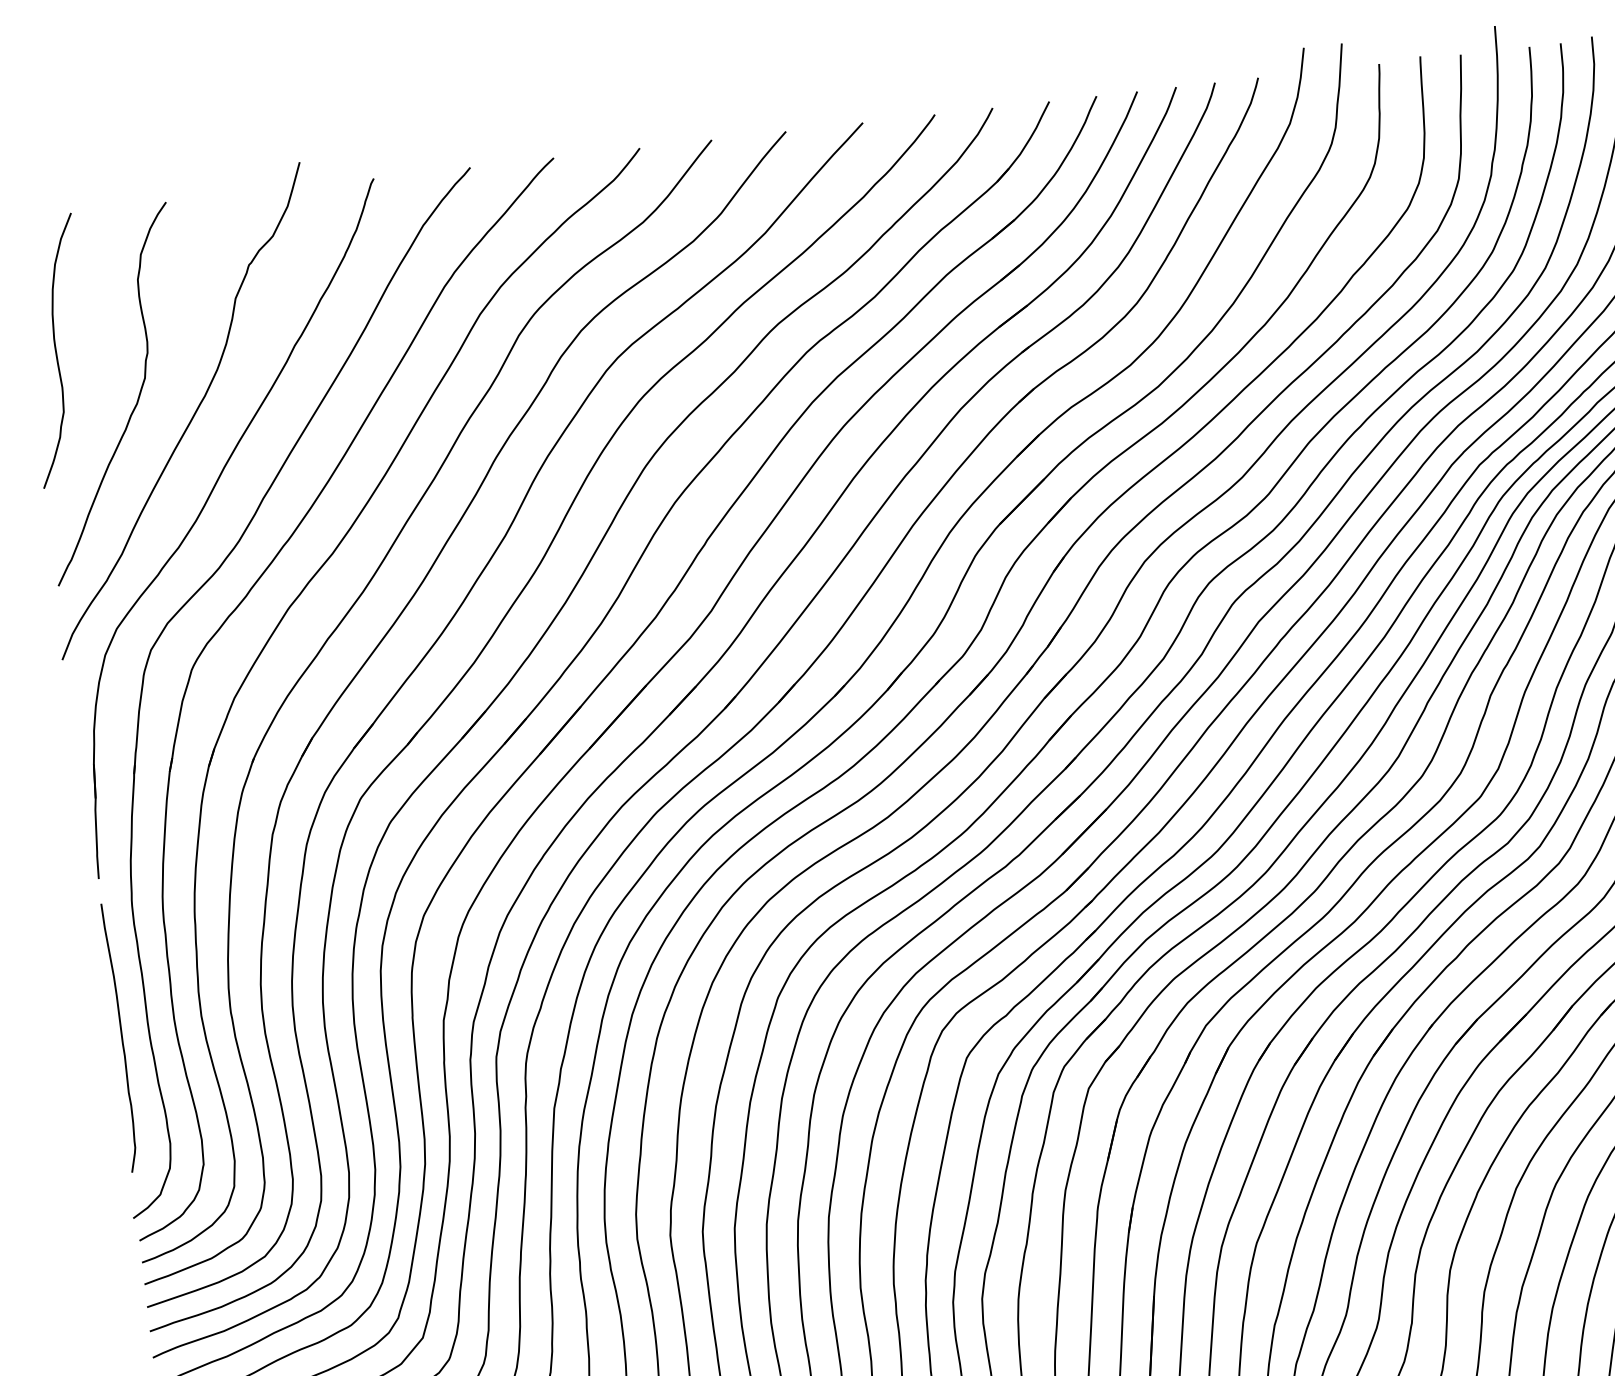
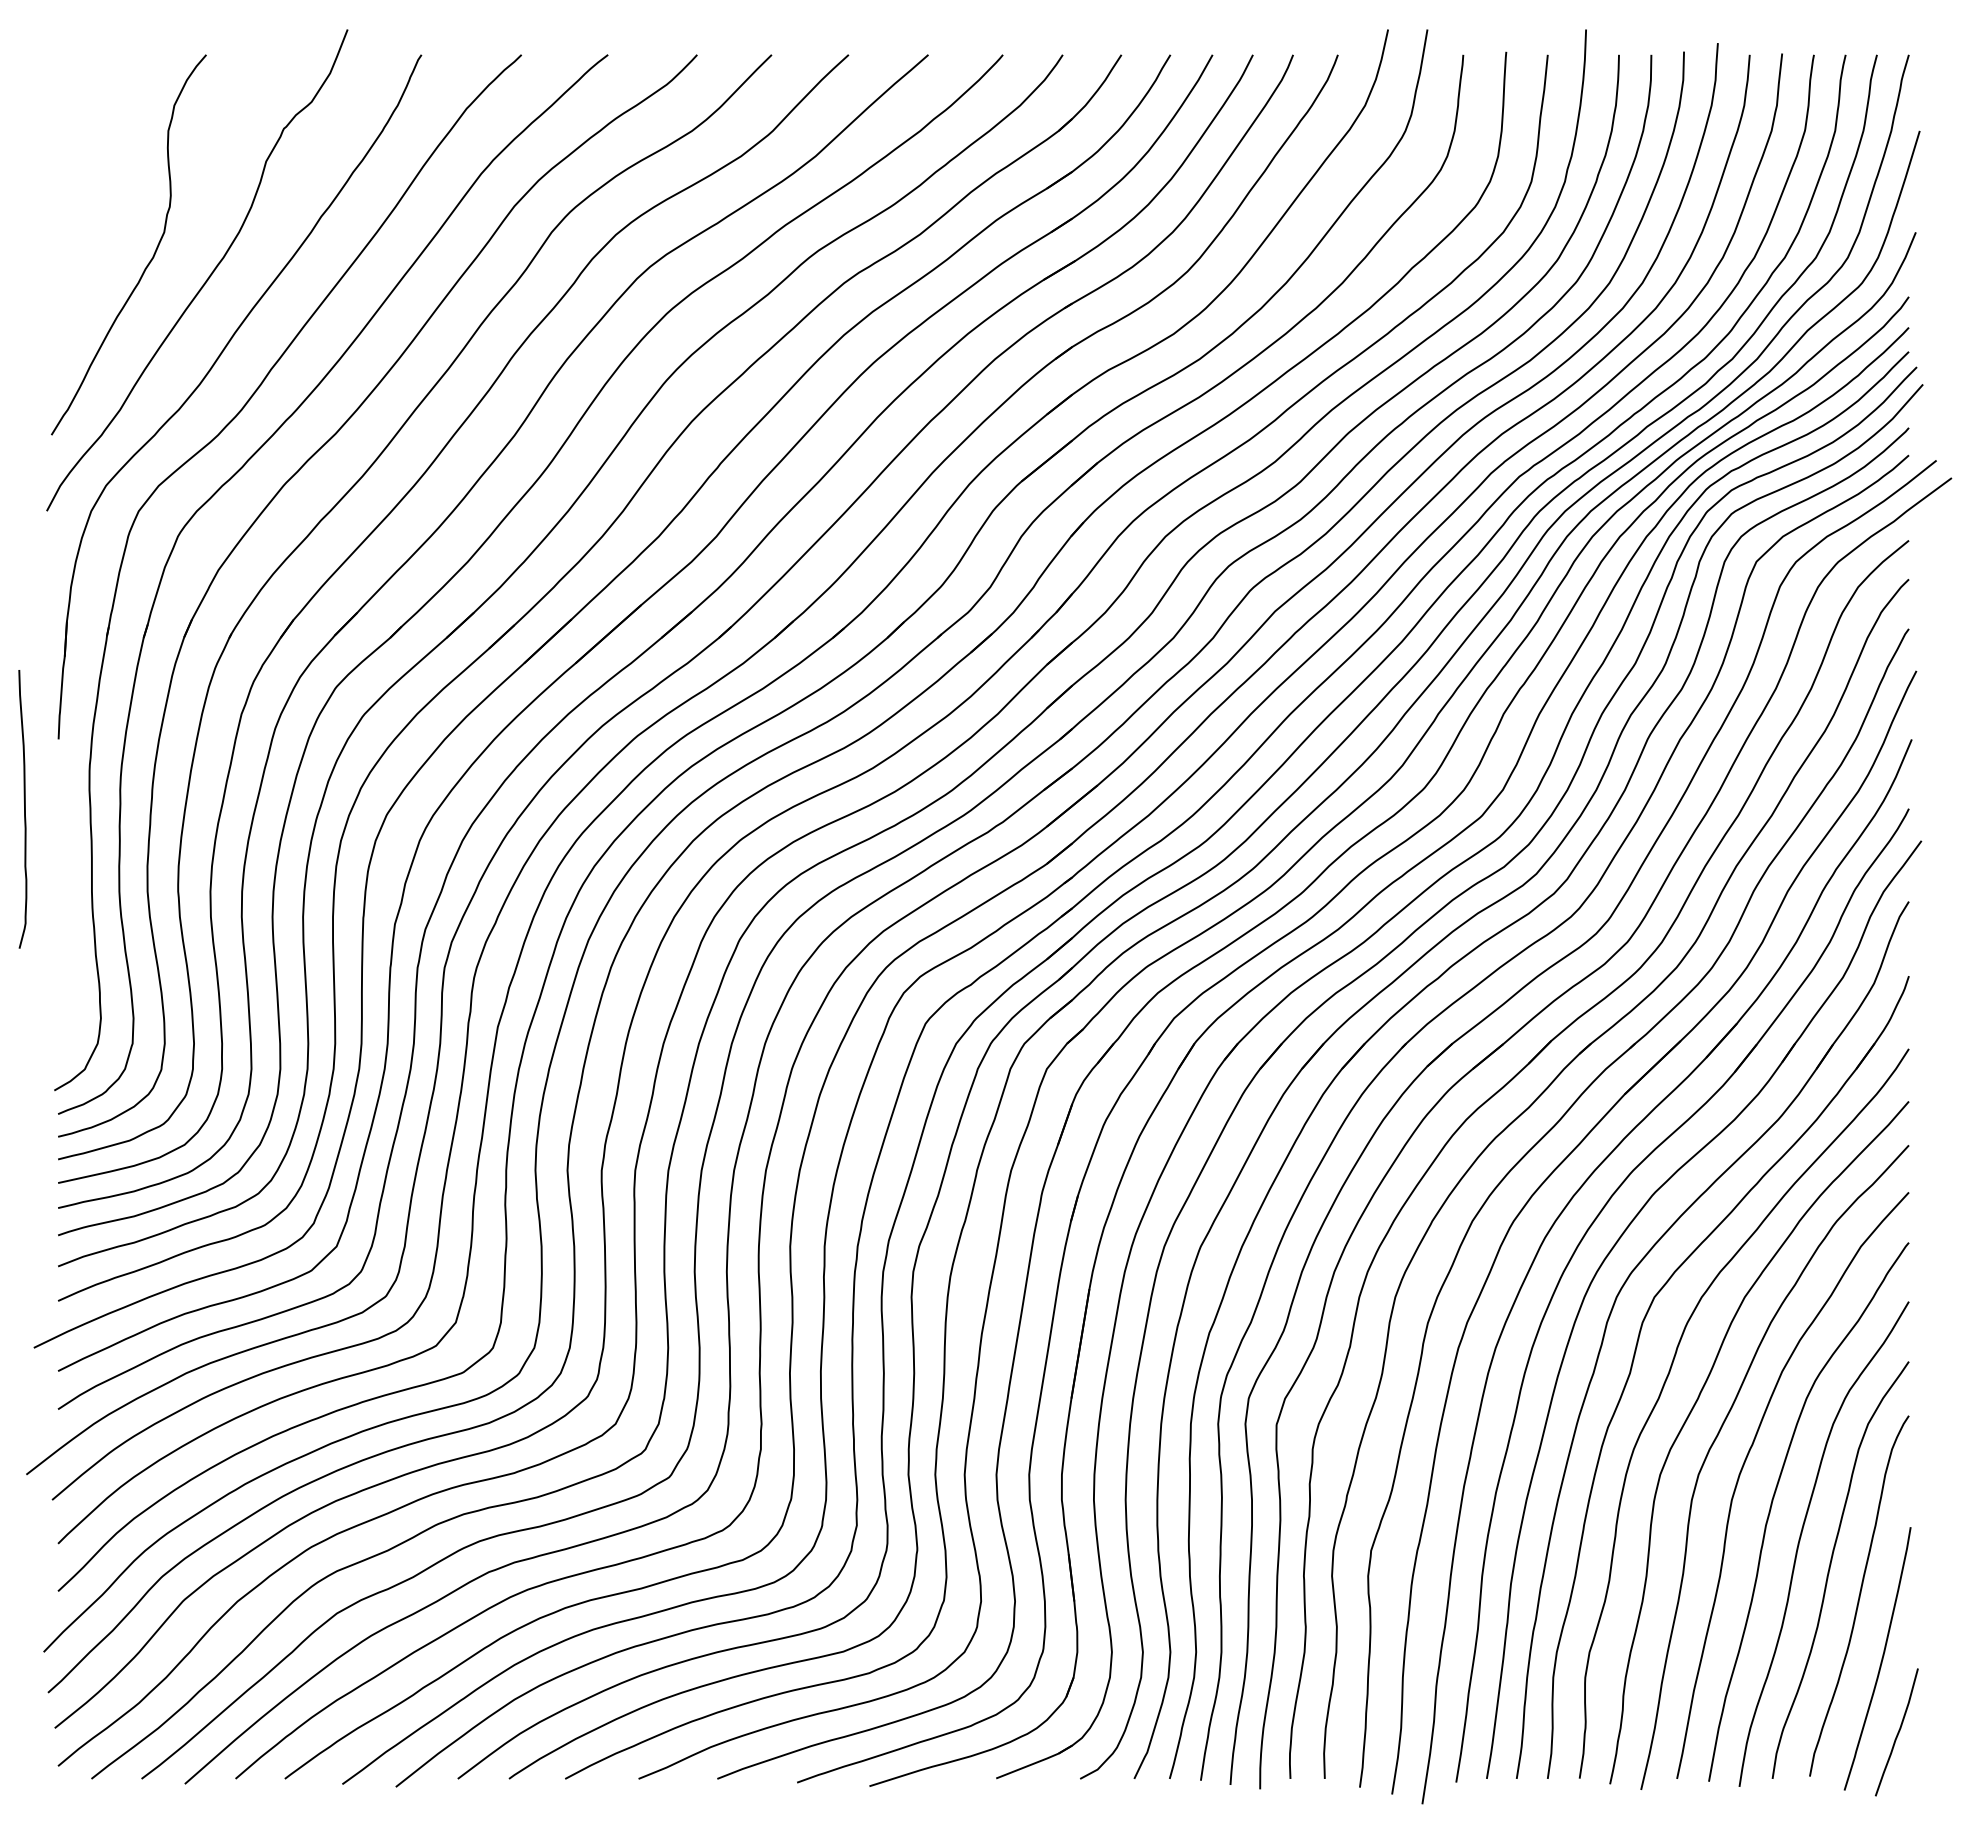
curve: (57, 350) -> (77, 193), removed
curve: (121, 1037) -> (24, 809), moved

